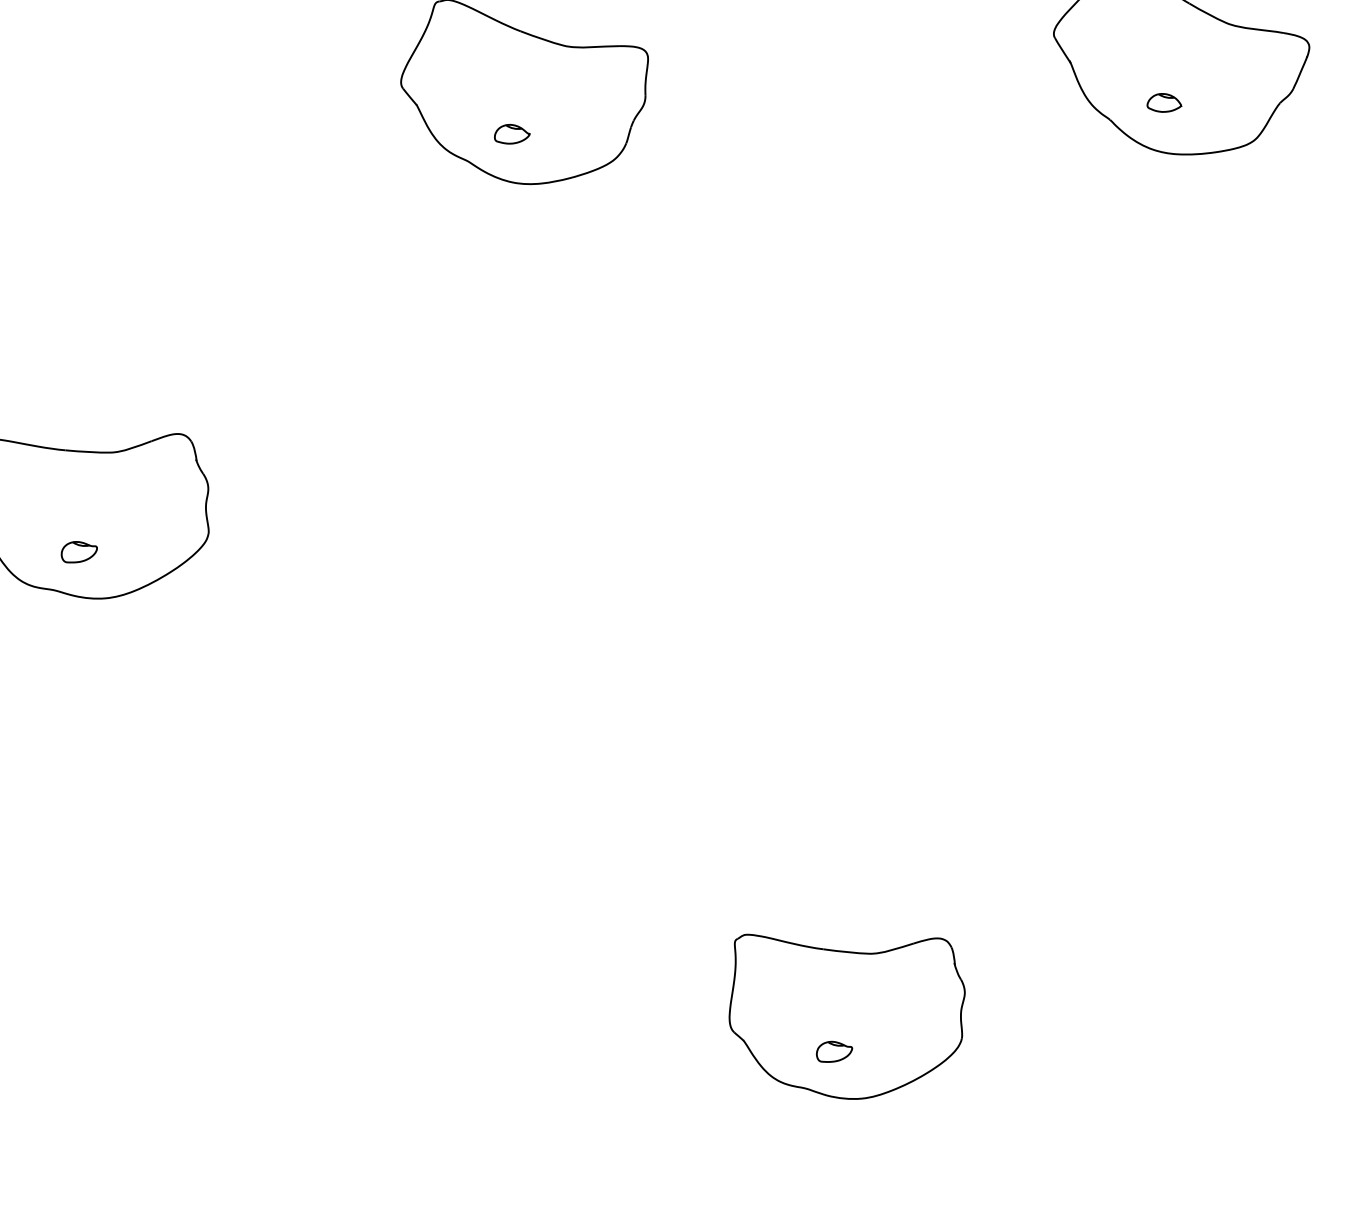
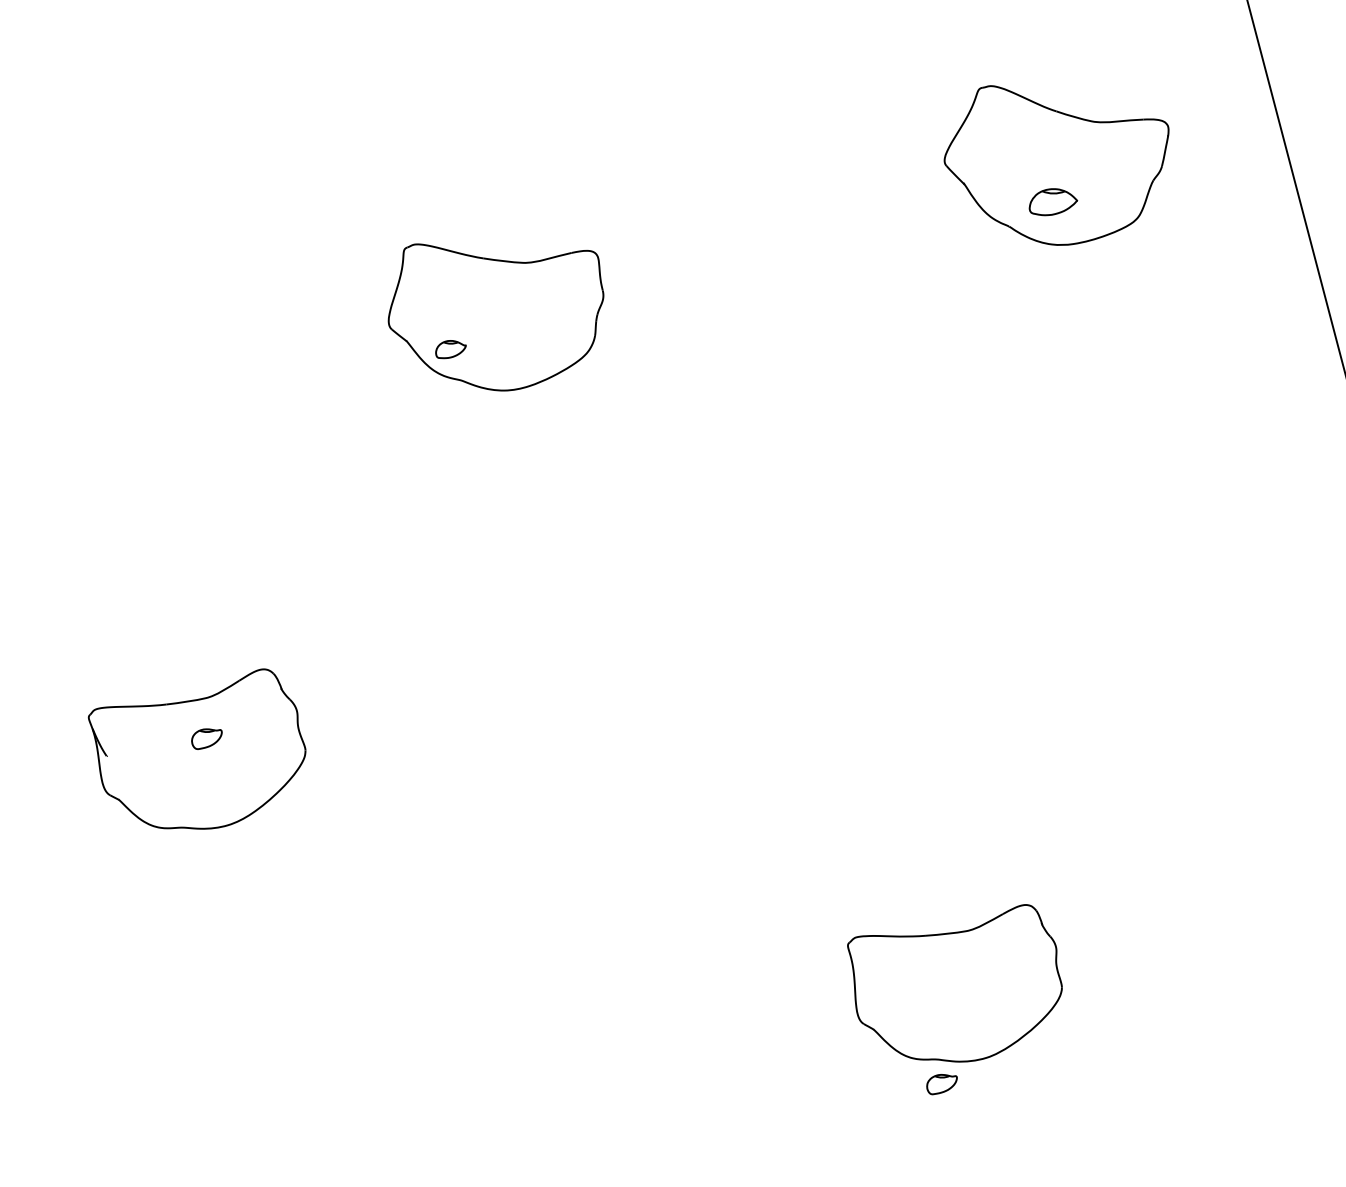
part: (1164, 103) -> (1053, 202), size x1.6
part: (511, 134) -> (450, 349), moved
part: (78, 552) -> (206, 738), moved
part: (843, 1008) -> (954, 983), moved

